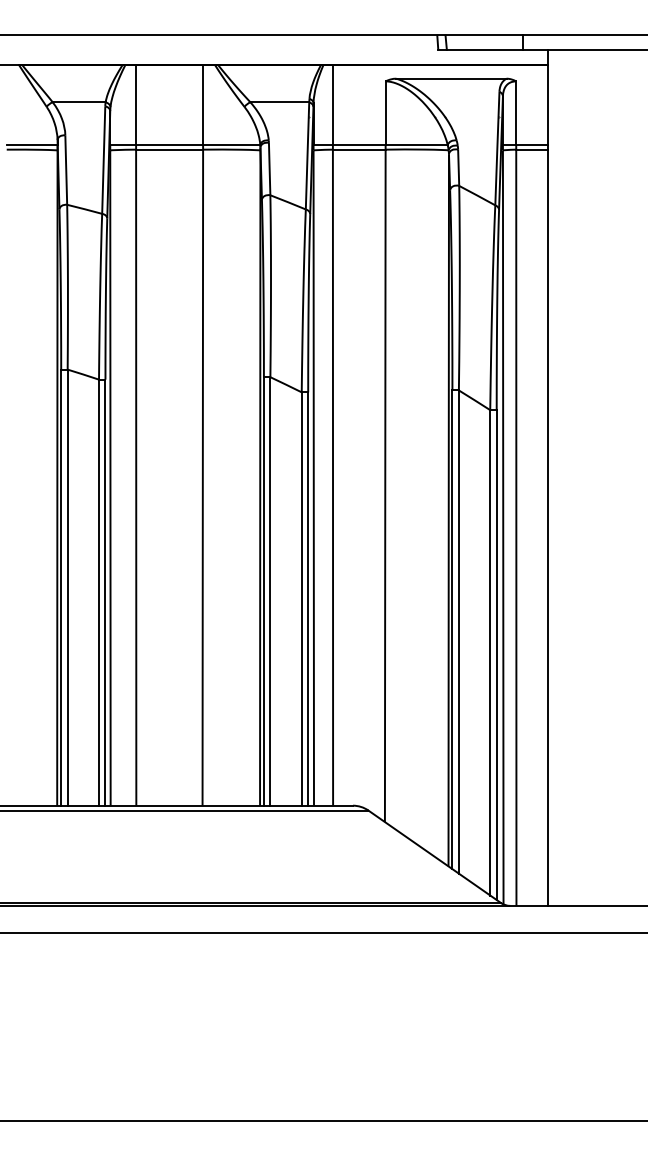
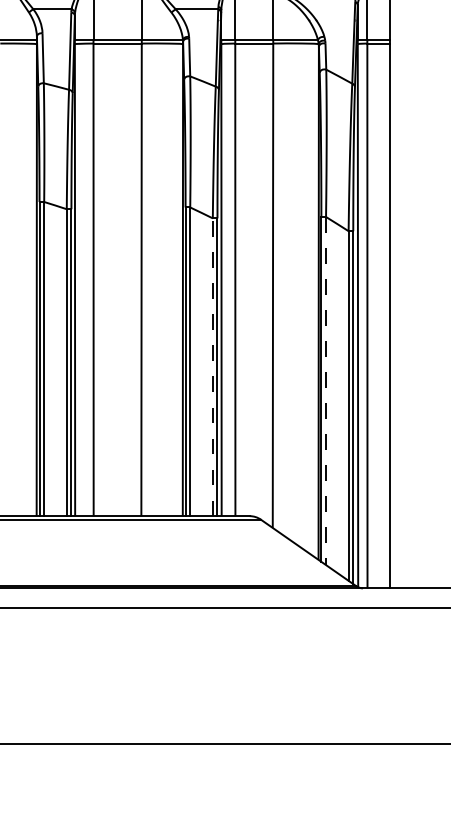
line: (301, 599) -> (212, 367), solid -> dashed
line: (458, 632) -> (325, 391), solid -> dashed

